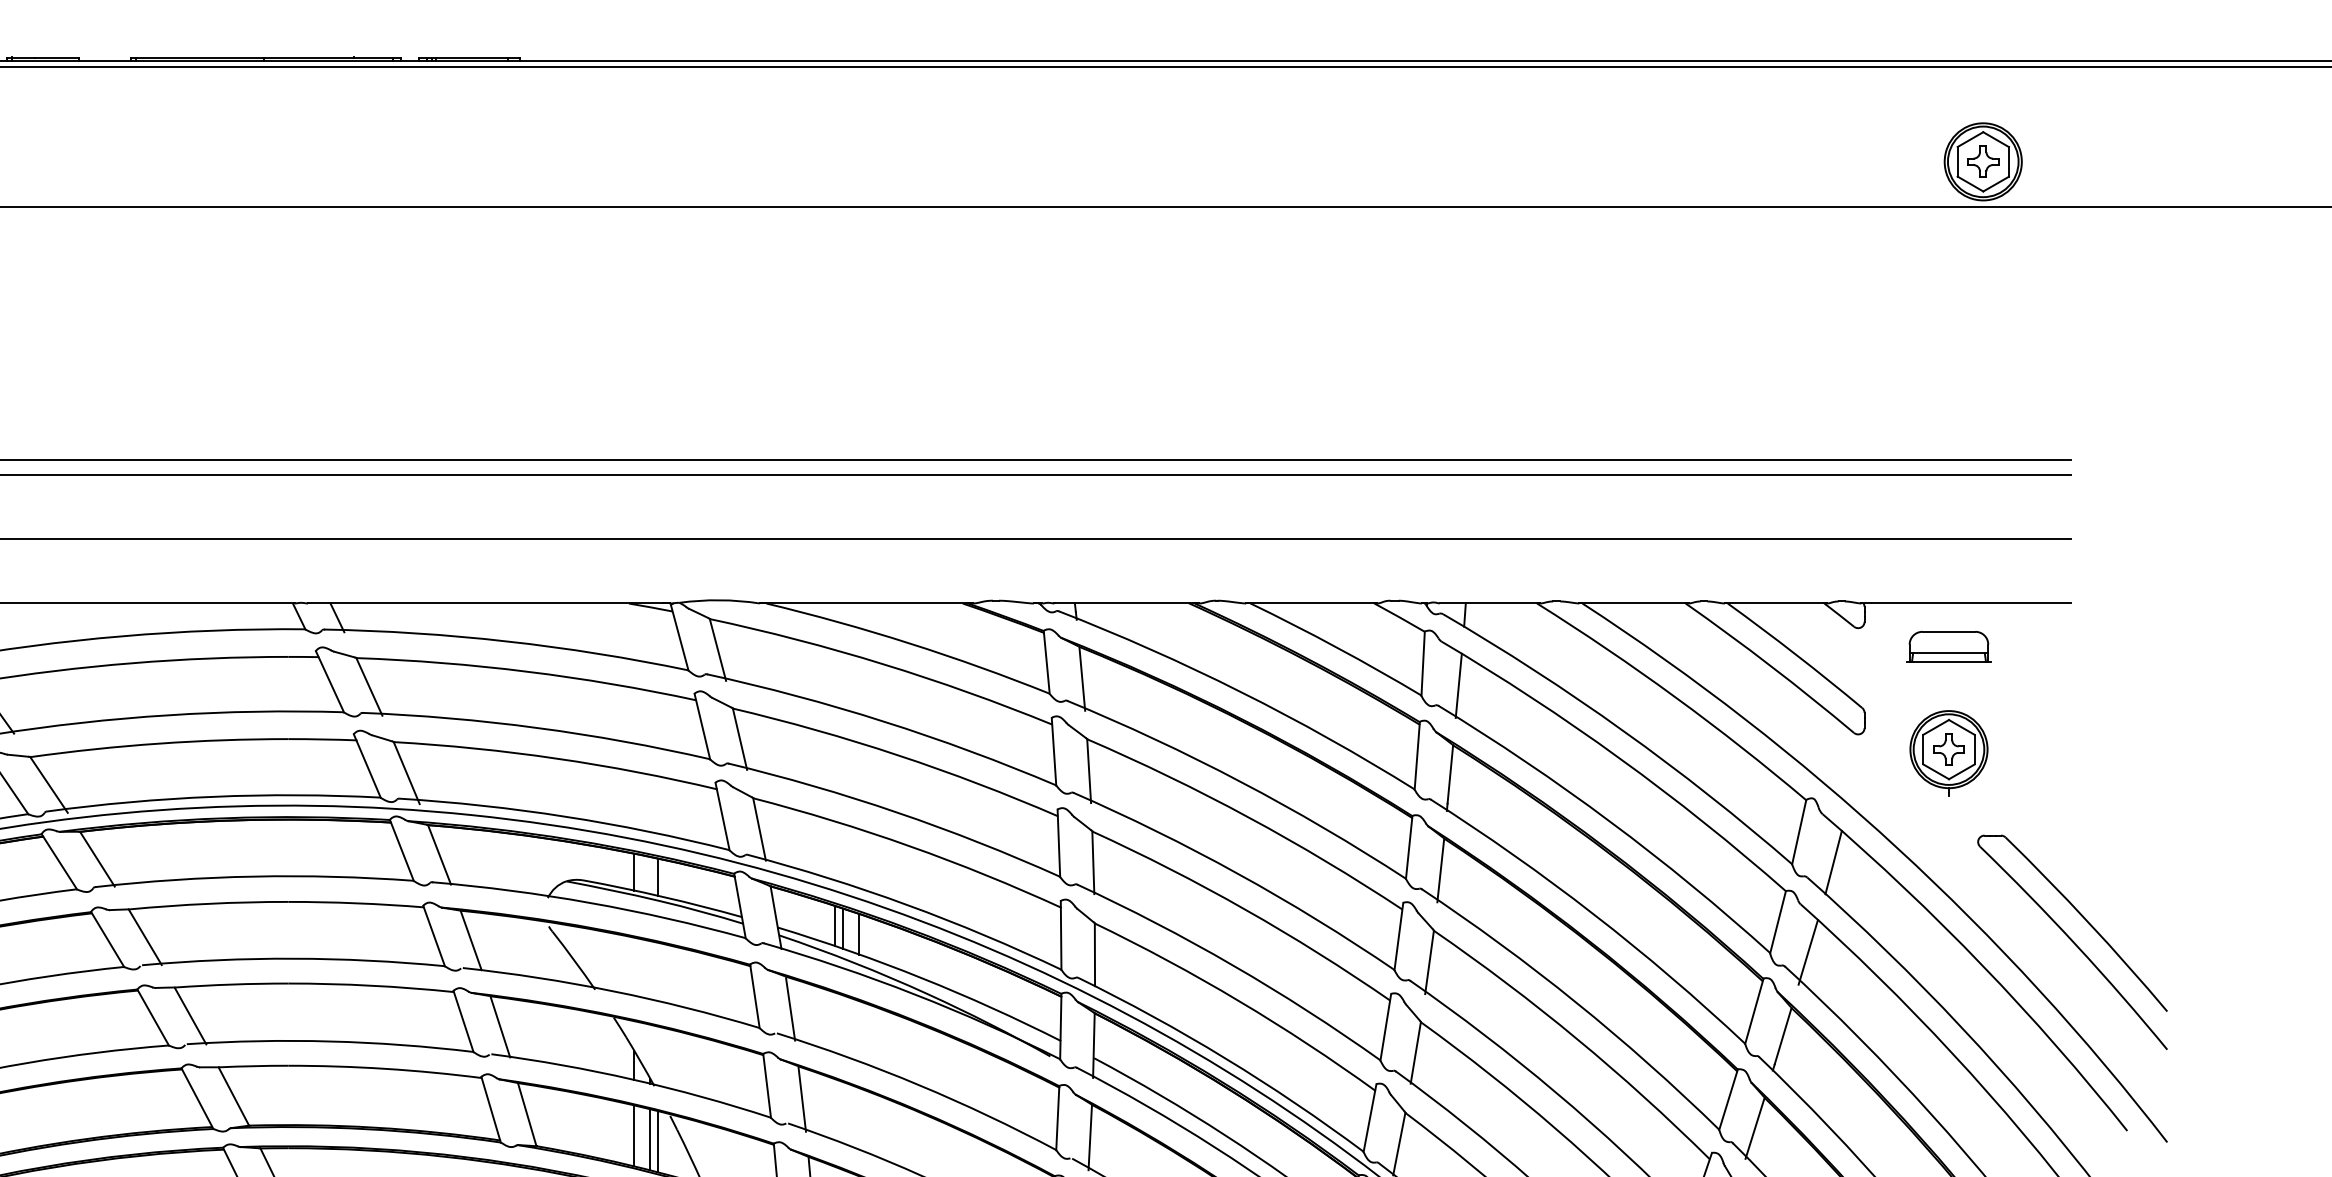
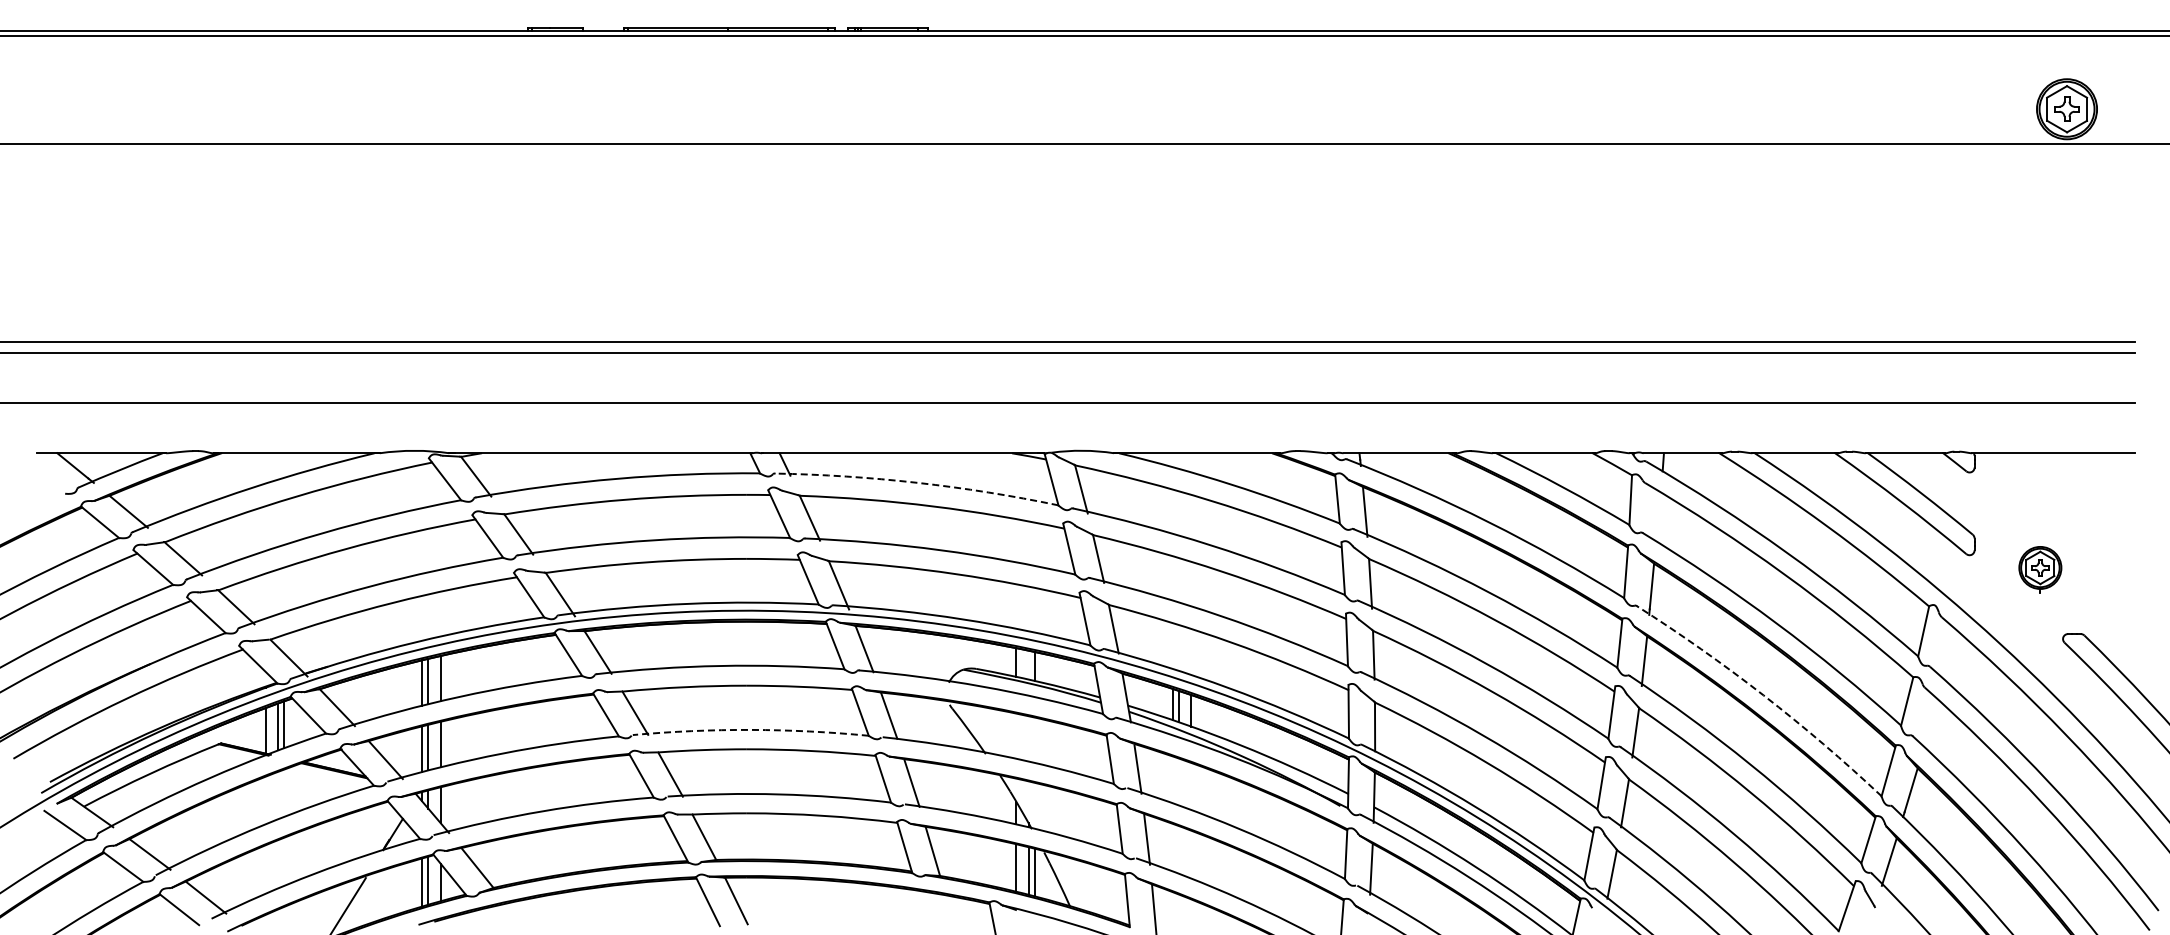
arc: (507, 641) -> (917, 482), solid -> dashed
part: (1949, 646) -> (2040, 486), removed
line: (1458, 685) -> (1658, 517), removed
part: (1949, 752) -> (2040, 569), size x0.7
line: (1833, 861) -> (1950, 654), removed
arc: (1593, 914) -> (1763, 695), solid -> dashed
line: (1807, 951) -> (1930, 724), removed
arc: (293, 958) -> (750, 729), solid -> dashed

